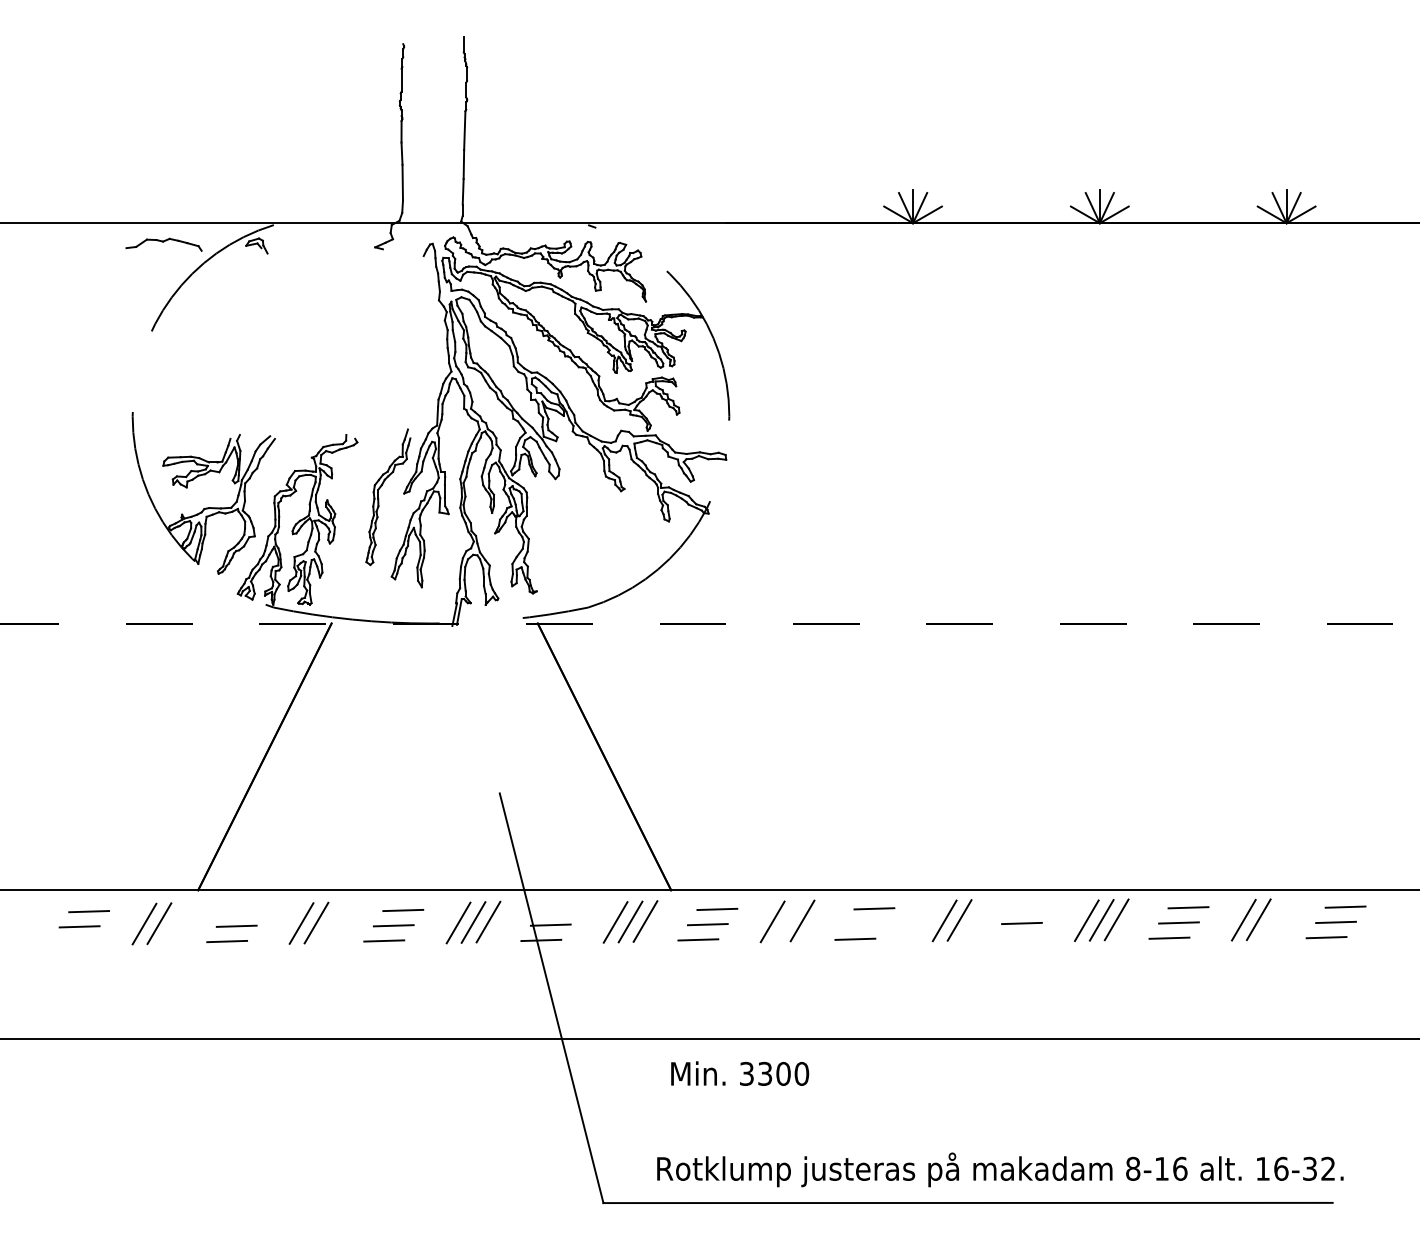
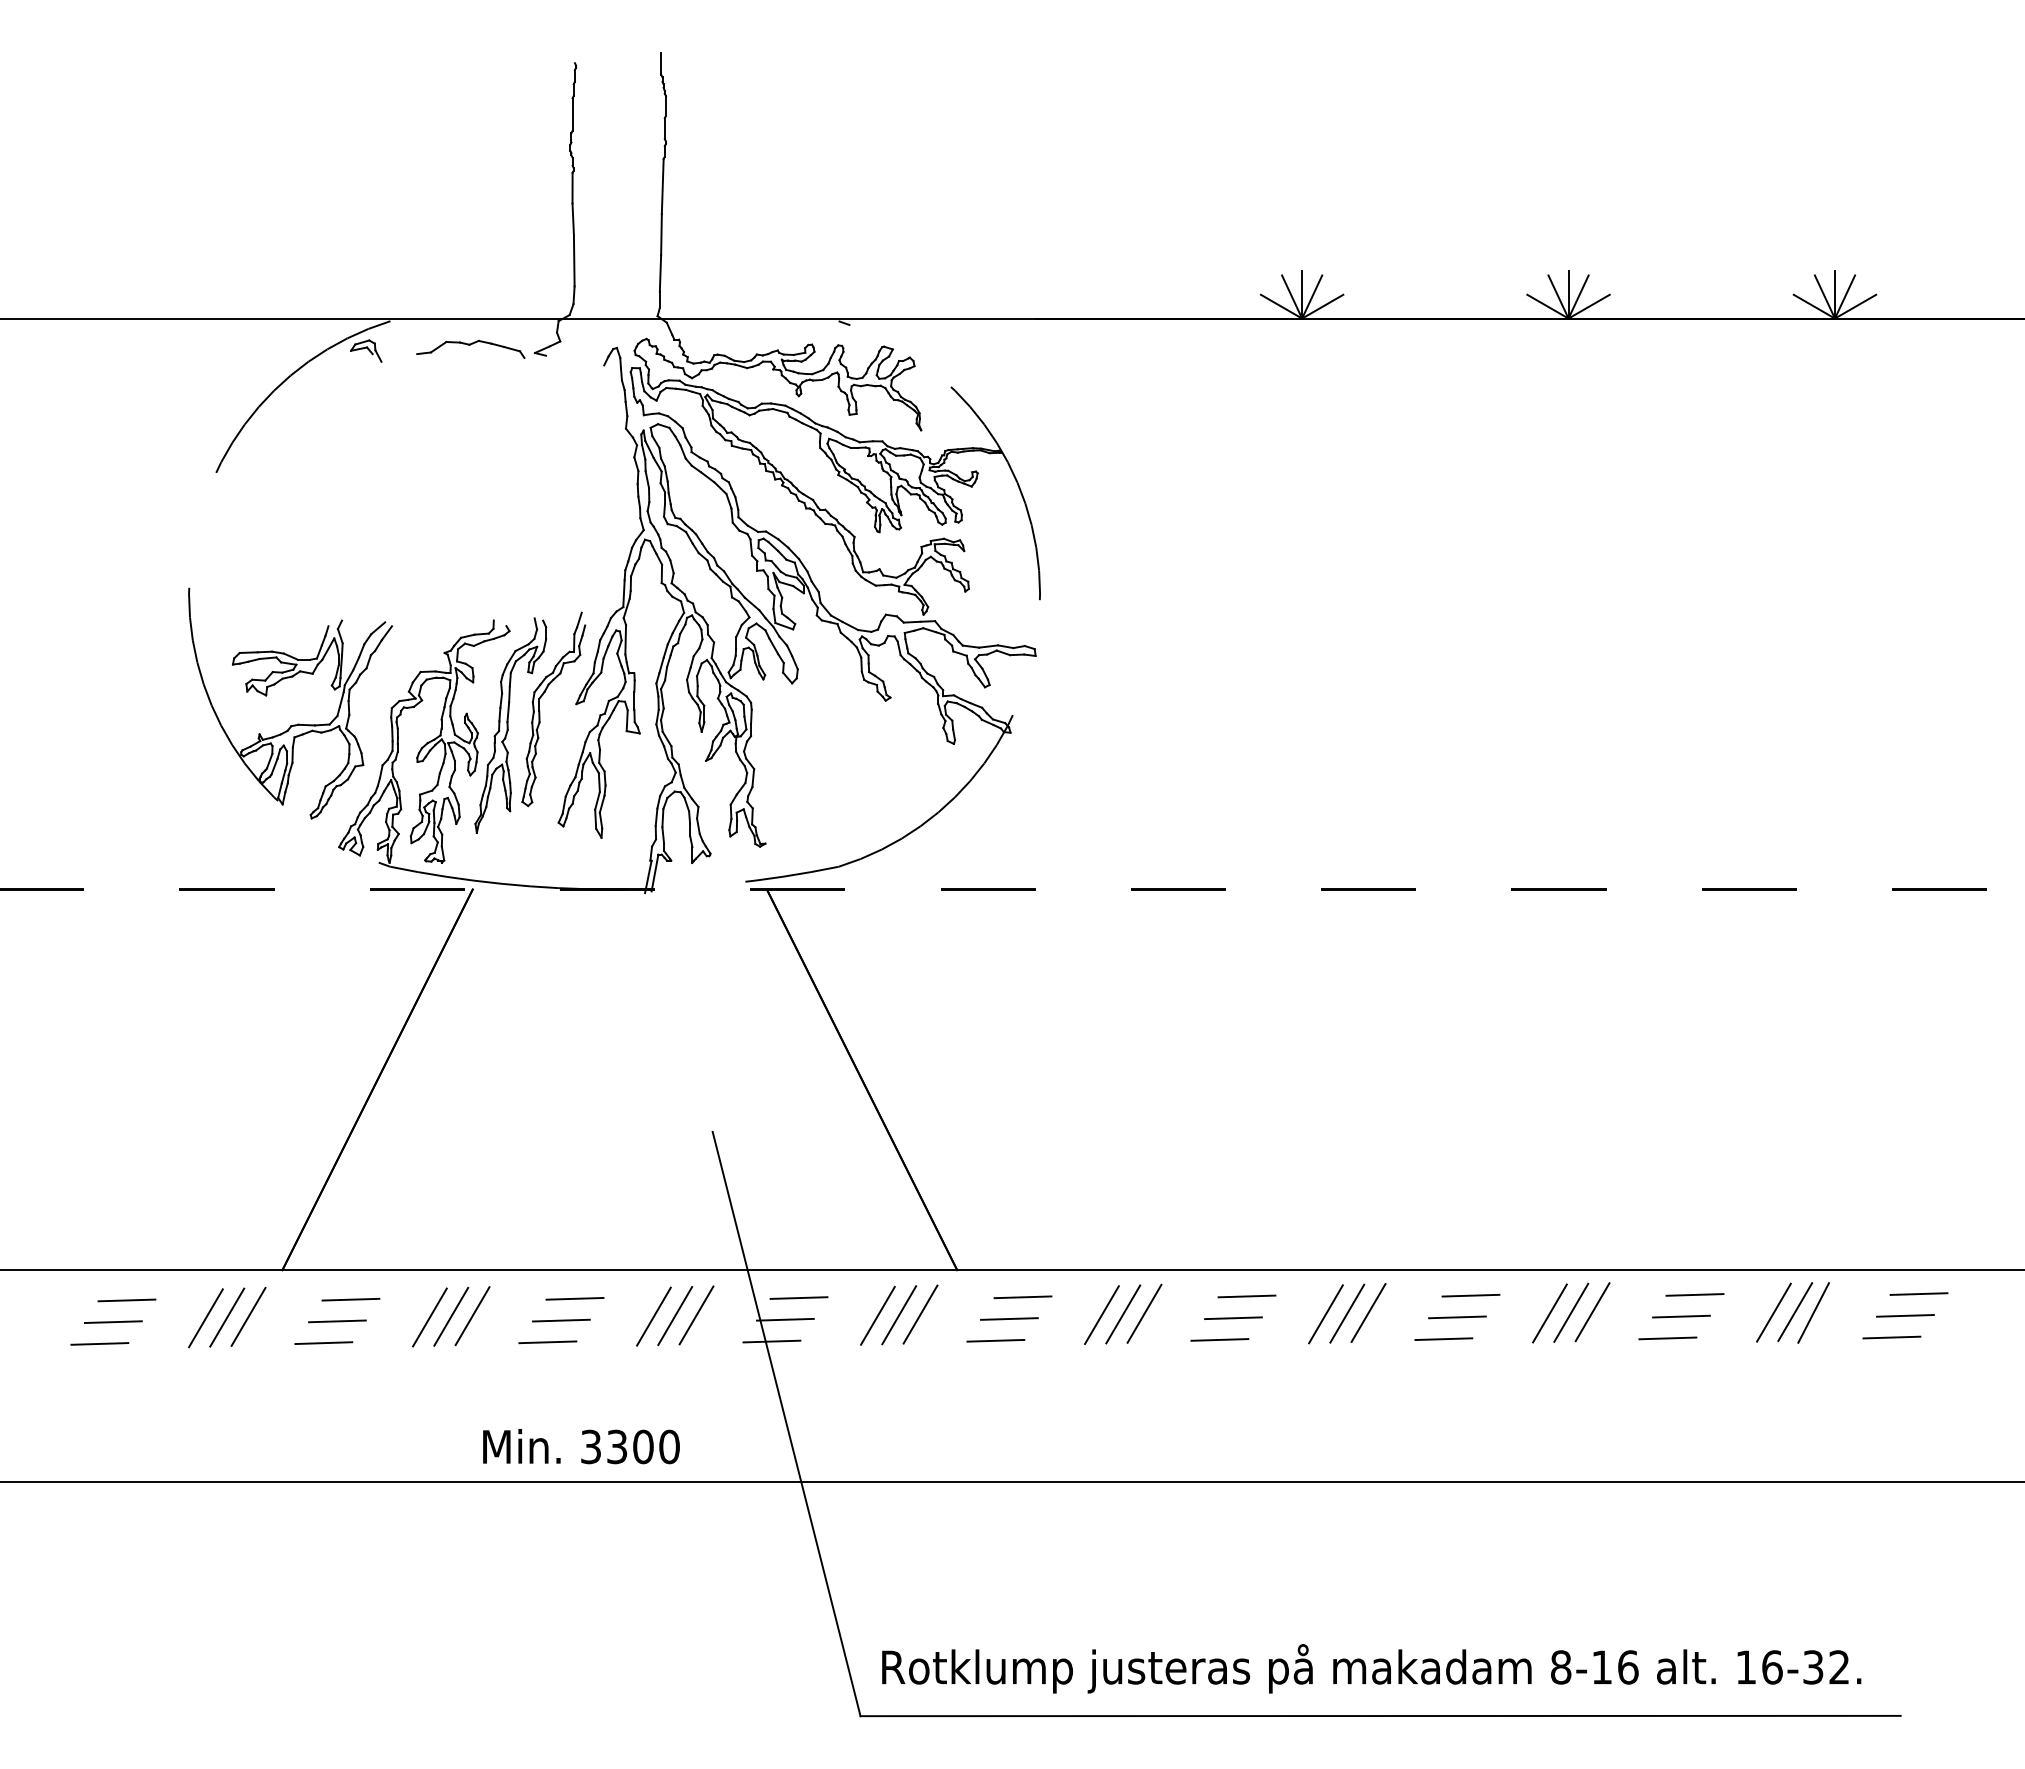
part: (163, 244) -> (470, 348), moved
part: (358, 508) -> (510, 725), added
line: (1031, 908) -> (1470, 1295), added
line: (559, 909) -> (798, 1297), added
line: (245, 910) -> (350, 1299), added
line: (1271, 920) -> (1813, 1312), added
line: (787, 921) -> (1123, 1314), added
line: (929, 921) -> (1325, 1314), added
line: (174, 922) -> (248, 1316), added
line: (331, 922) -> (472, 1316), added
line: (864, 924) -> (1233, 1318), added
line: (1012, 938) -> (1443, 1338), added
line: (69, 941) -> (99, 1343), added
text: (740, 1073) -> (581, 1446), moved
text: (1000, 1169) -> (1371, 1668), moved

